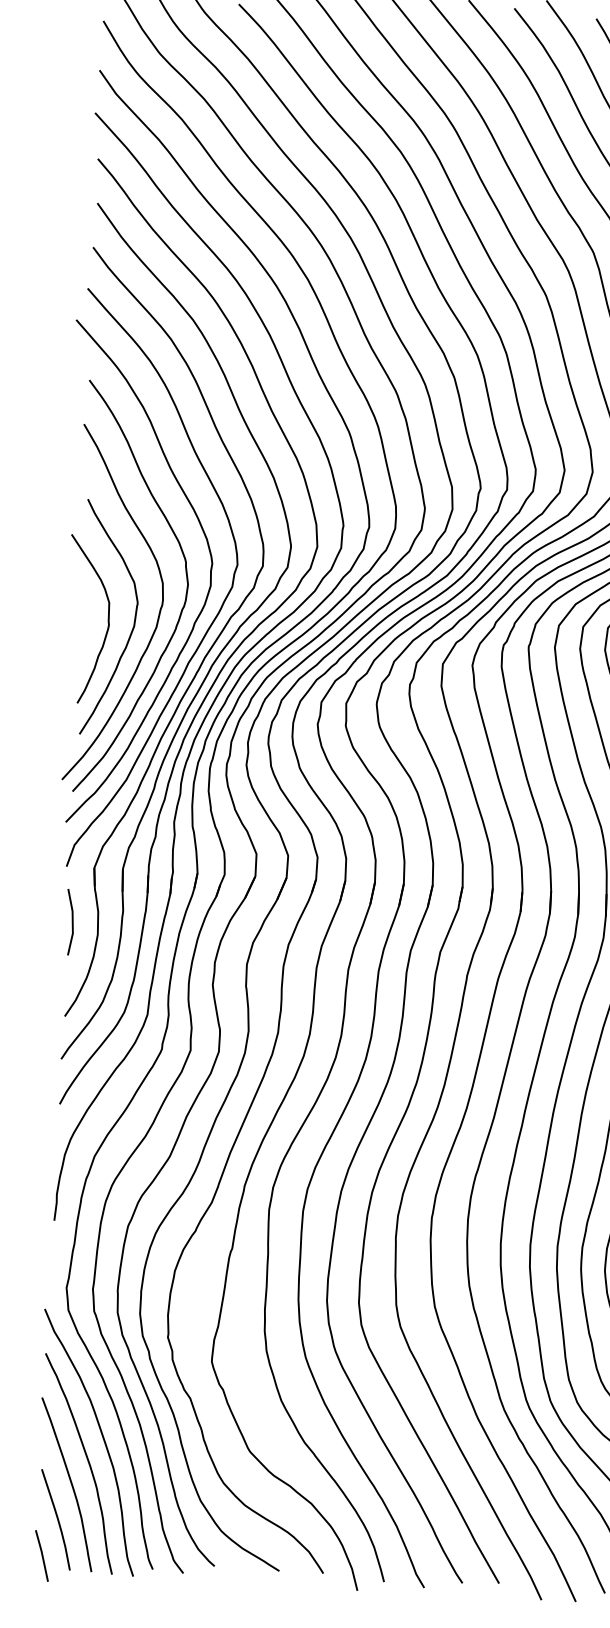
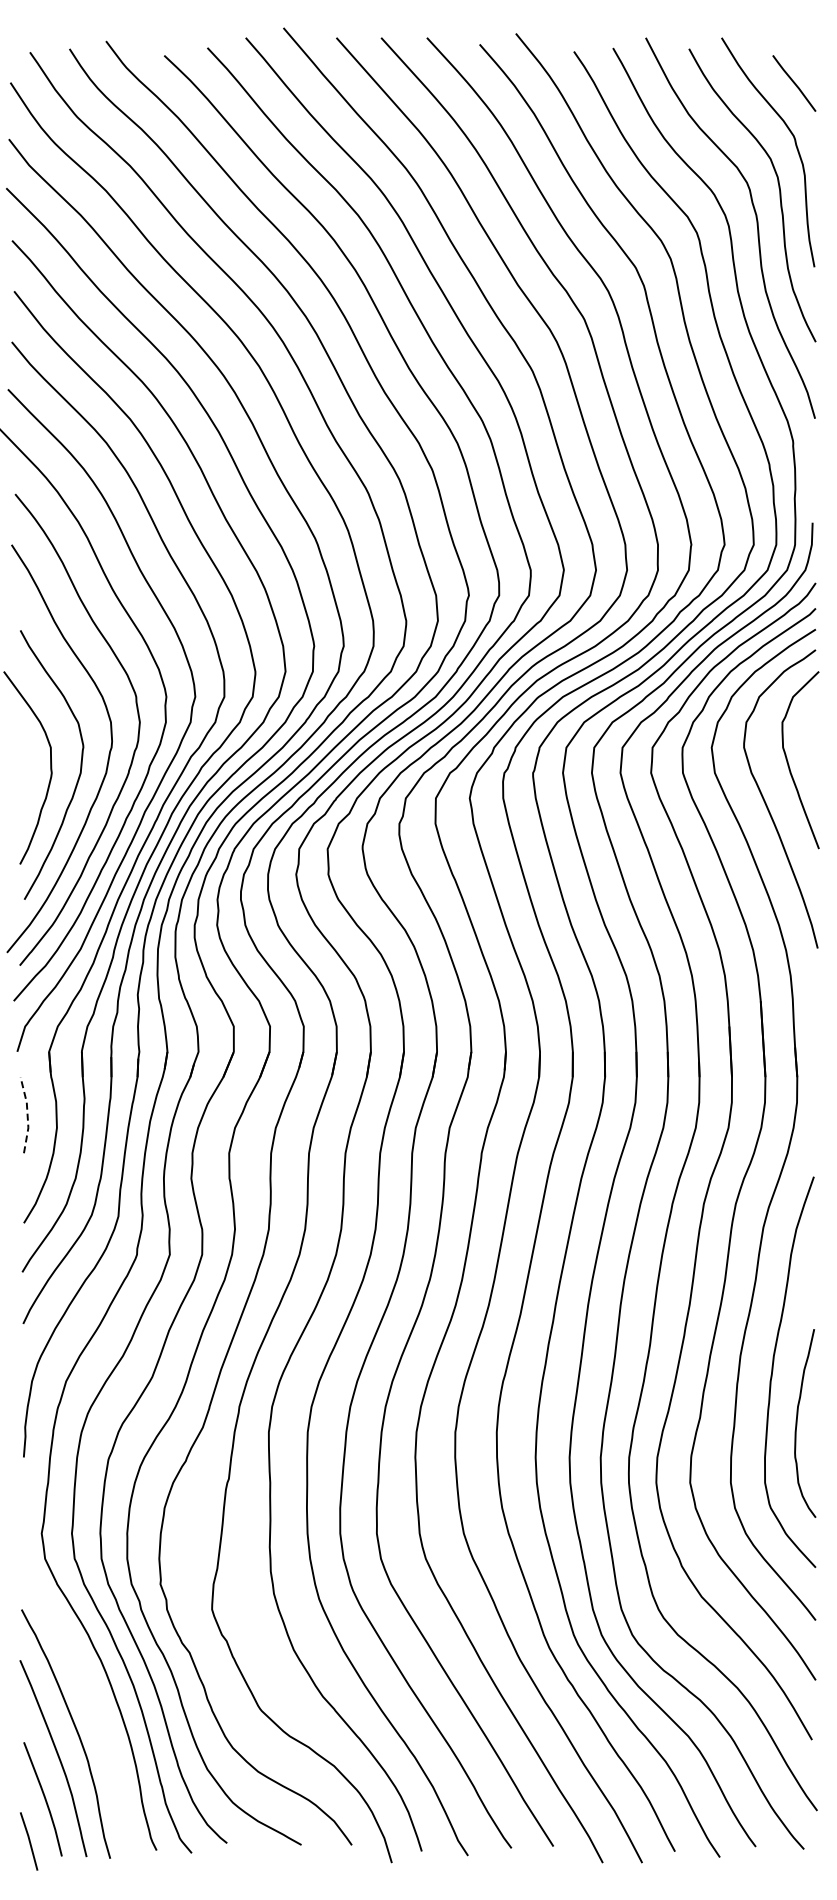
line: (72, 921) -> (27, 1114), solid -> dashed
curve: (102, 1438) -> (91, 1703), removed

